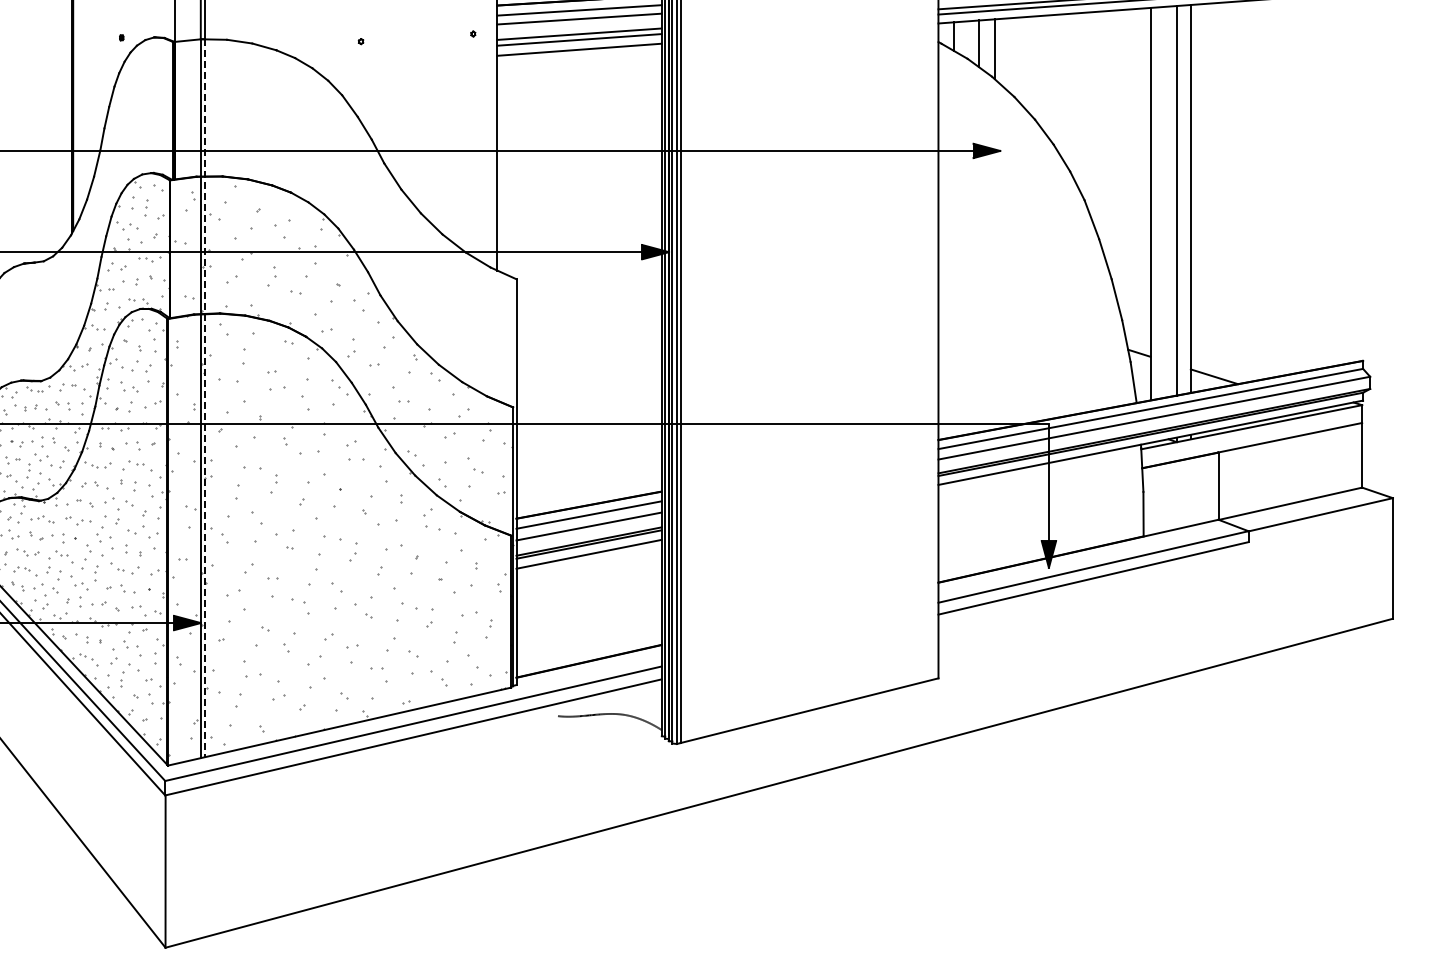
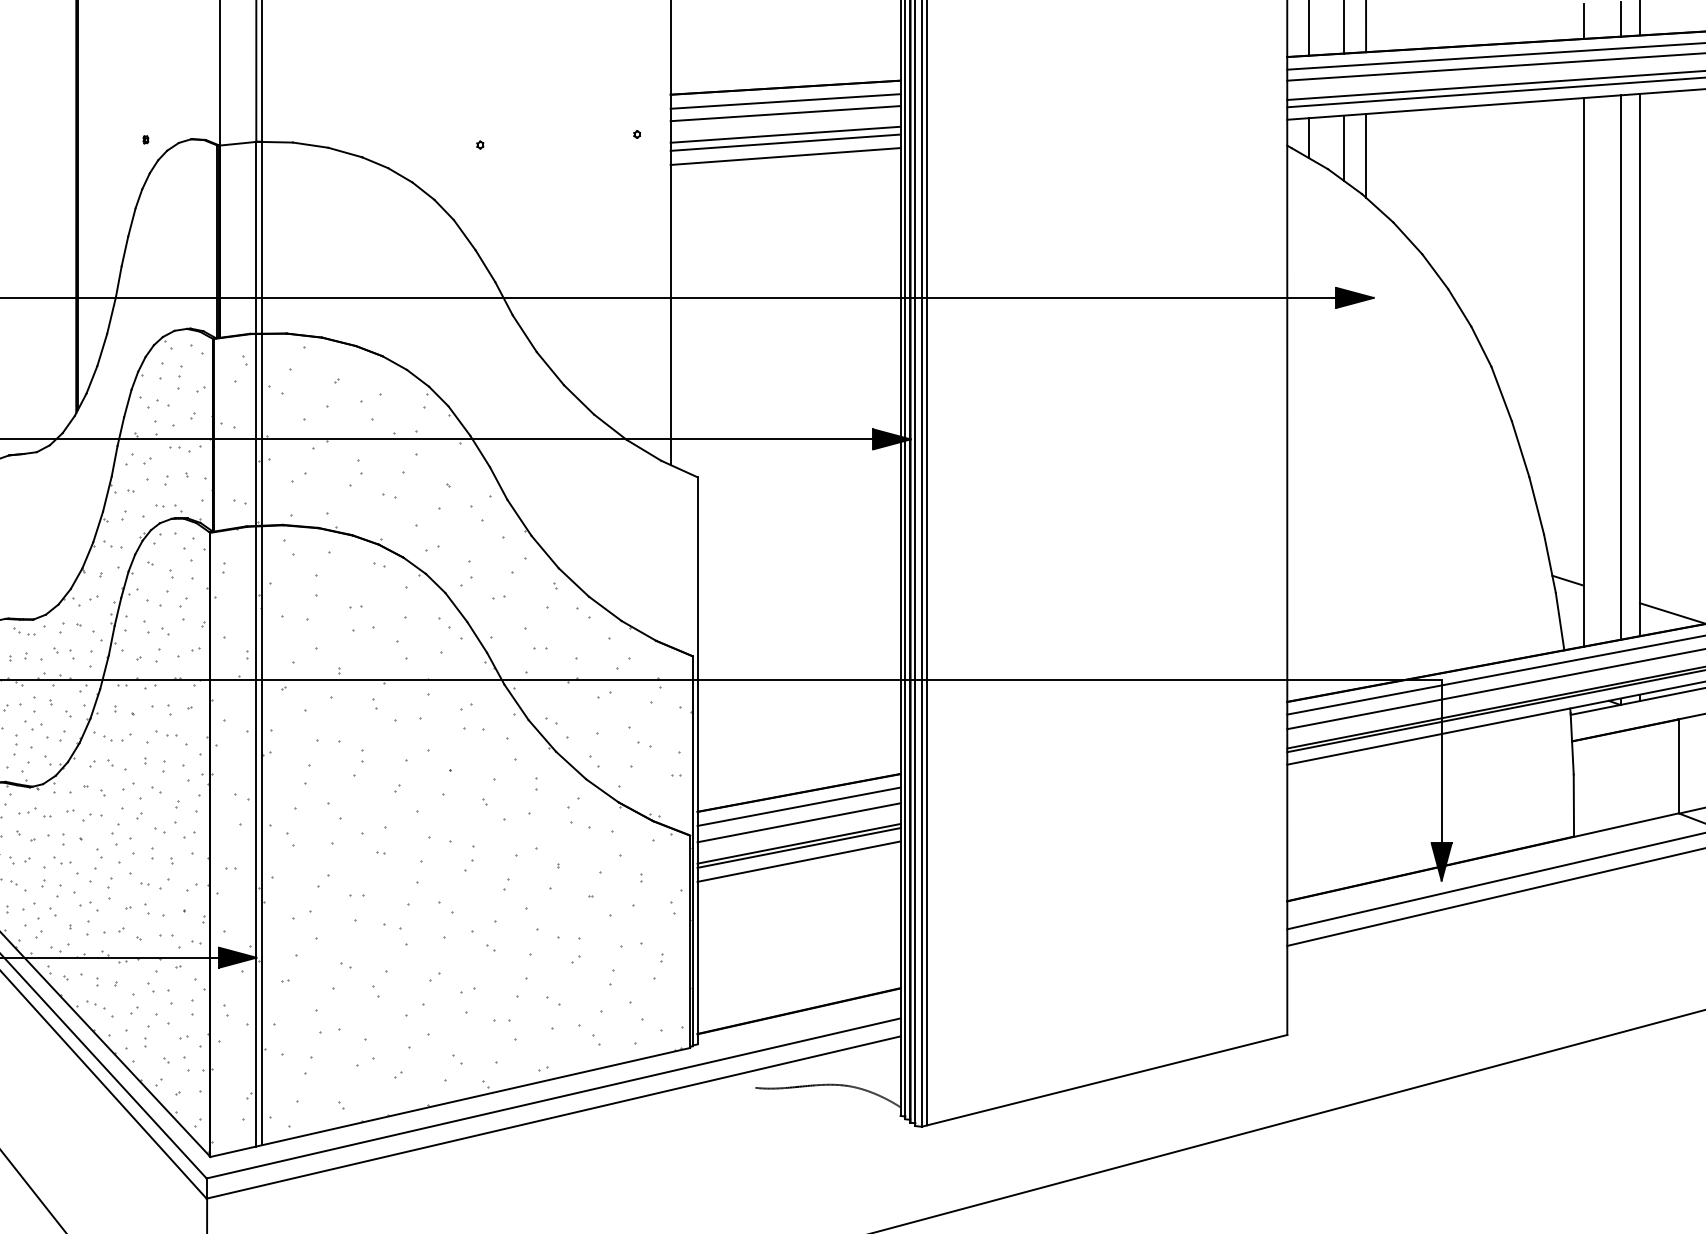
line: (205, 398) -> (262, 643), dashed -> solid

